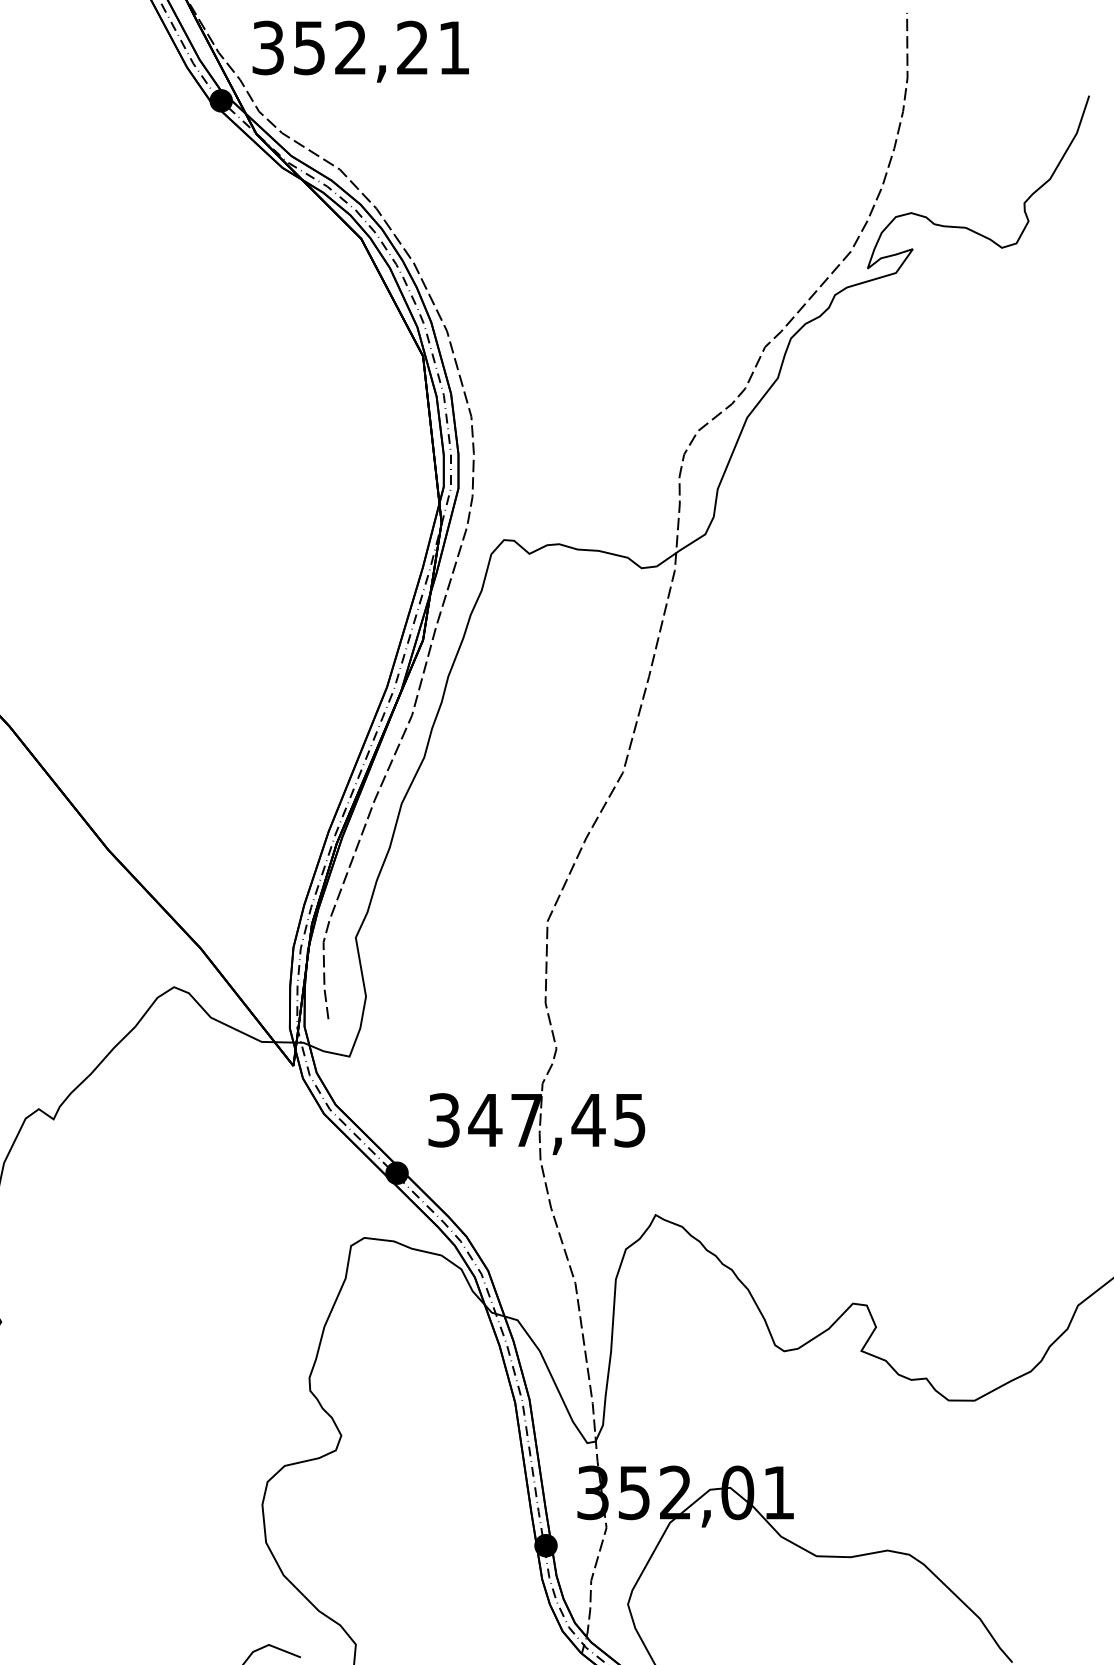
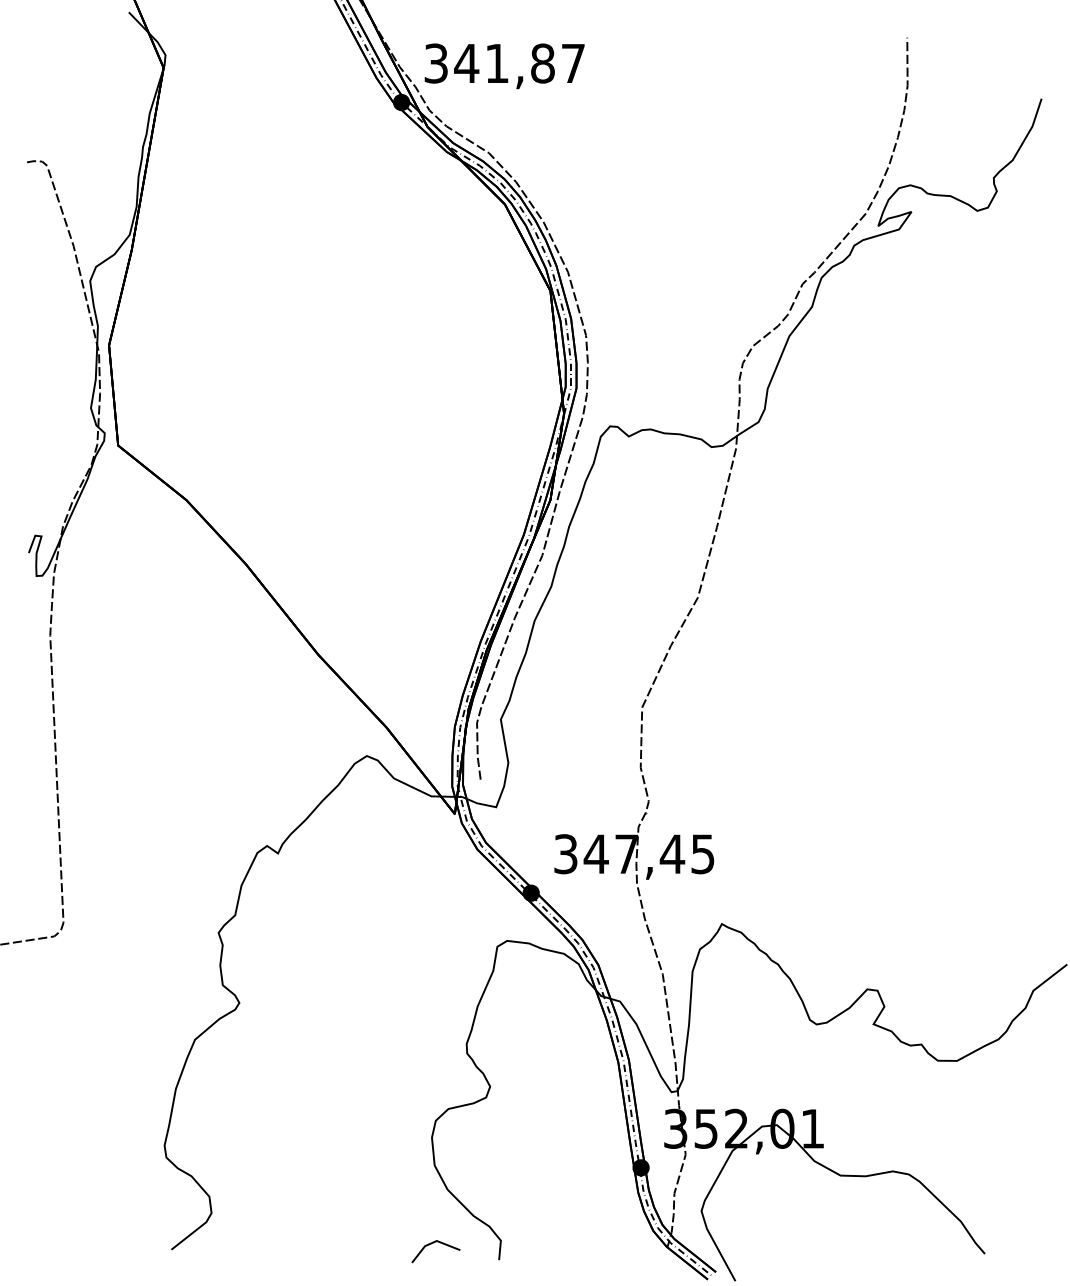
text: (381, 47) -> (519, 63), 352,21 -> 341,87

